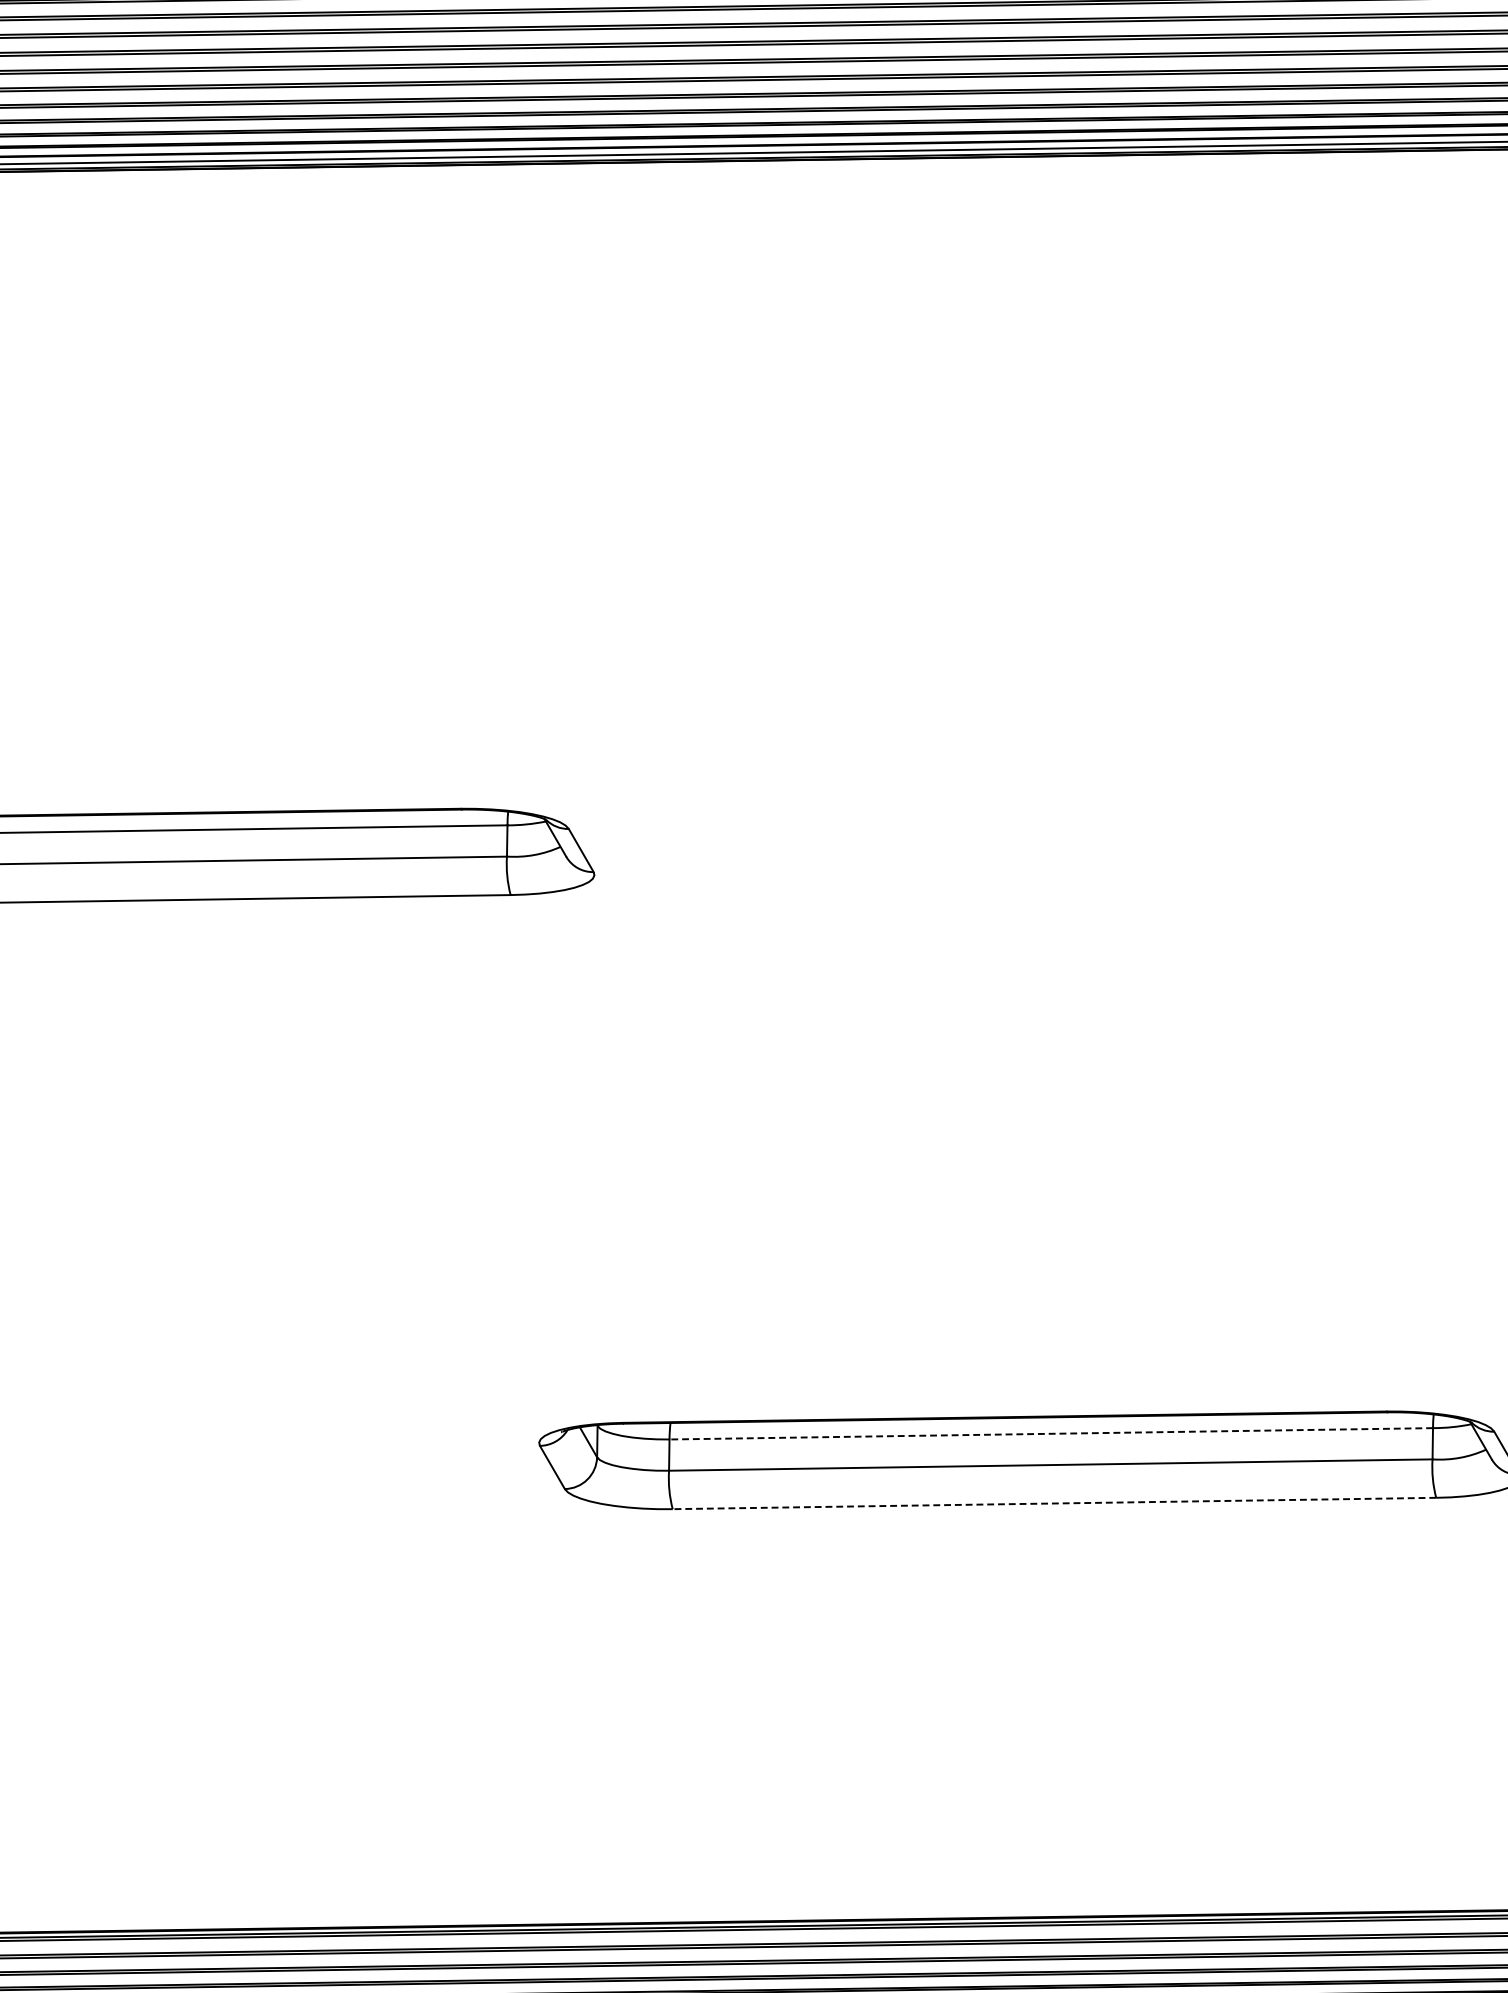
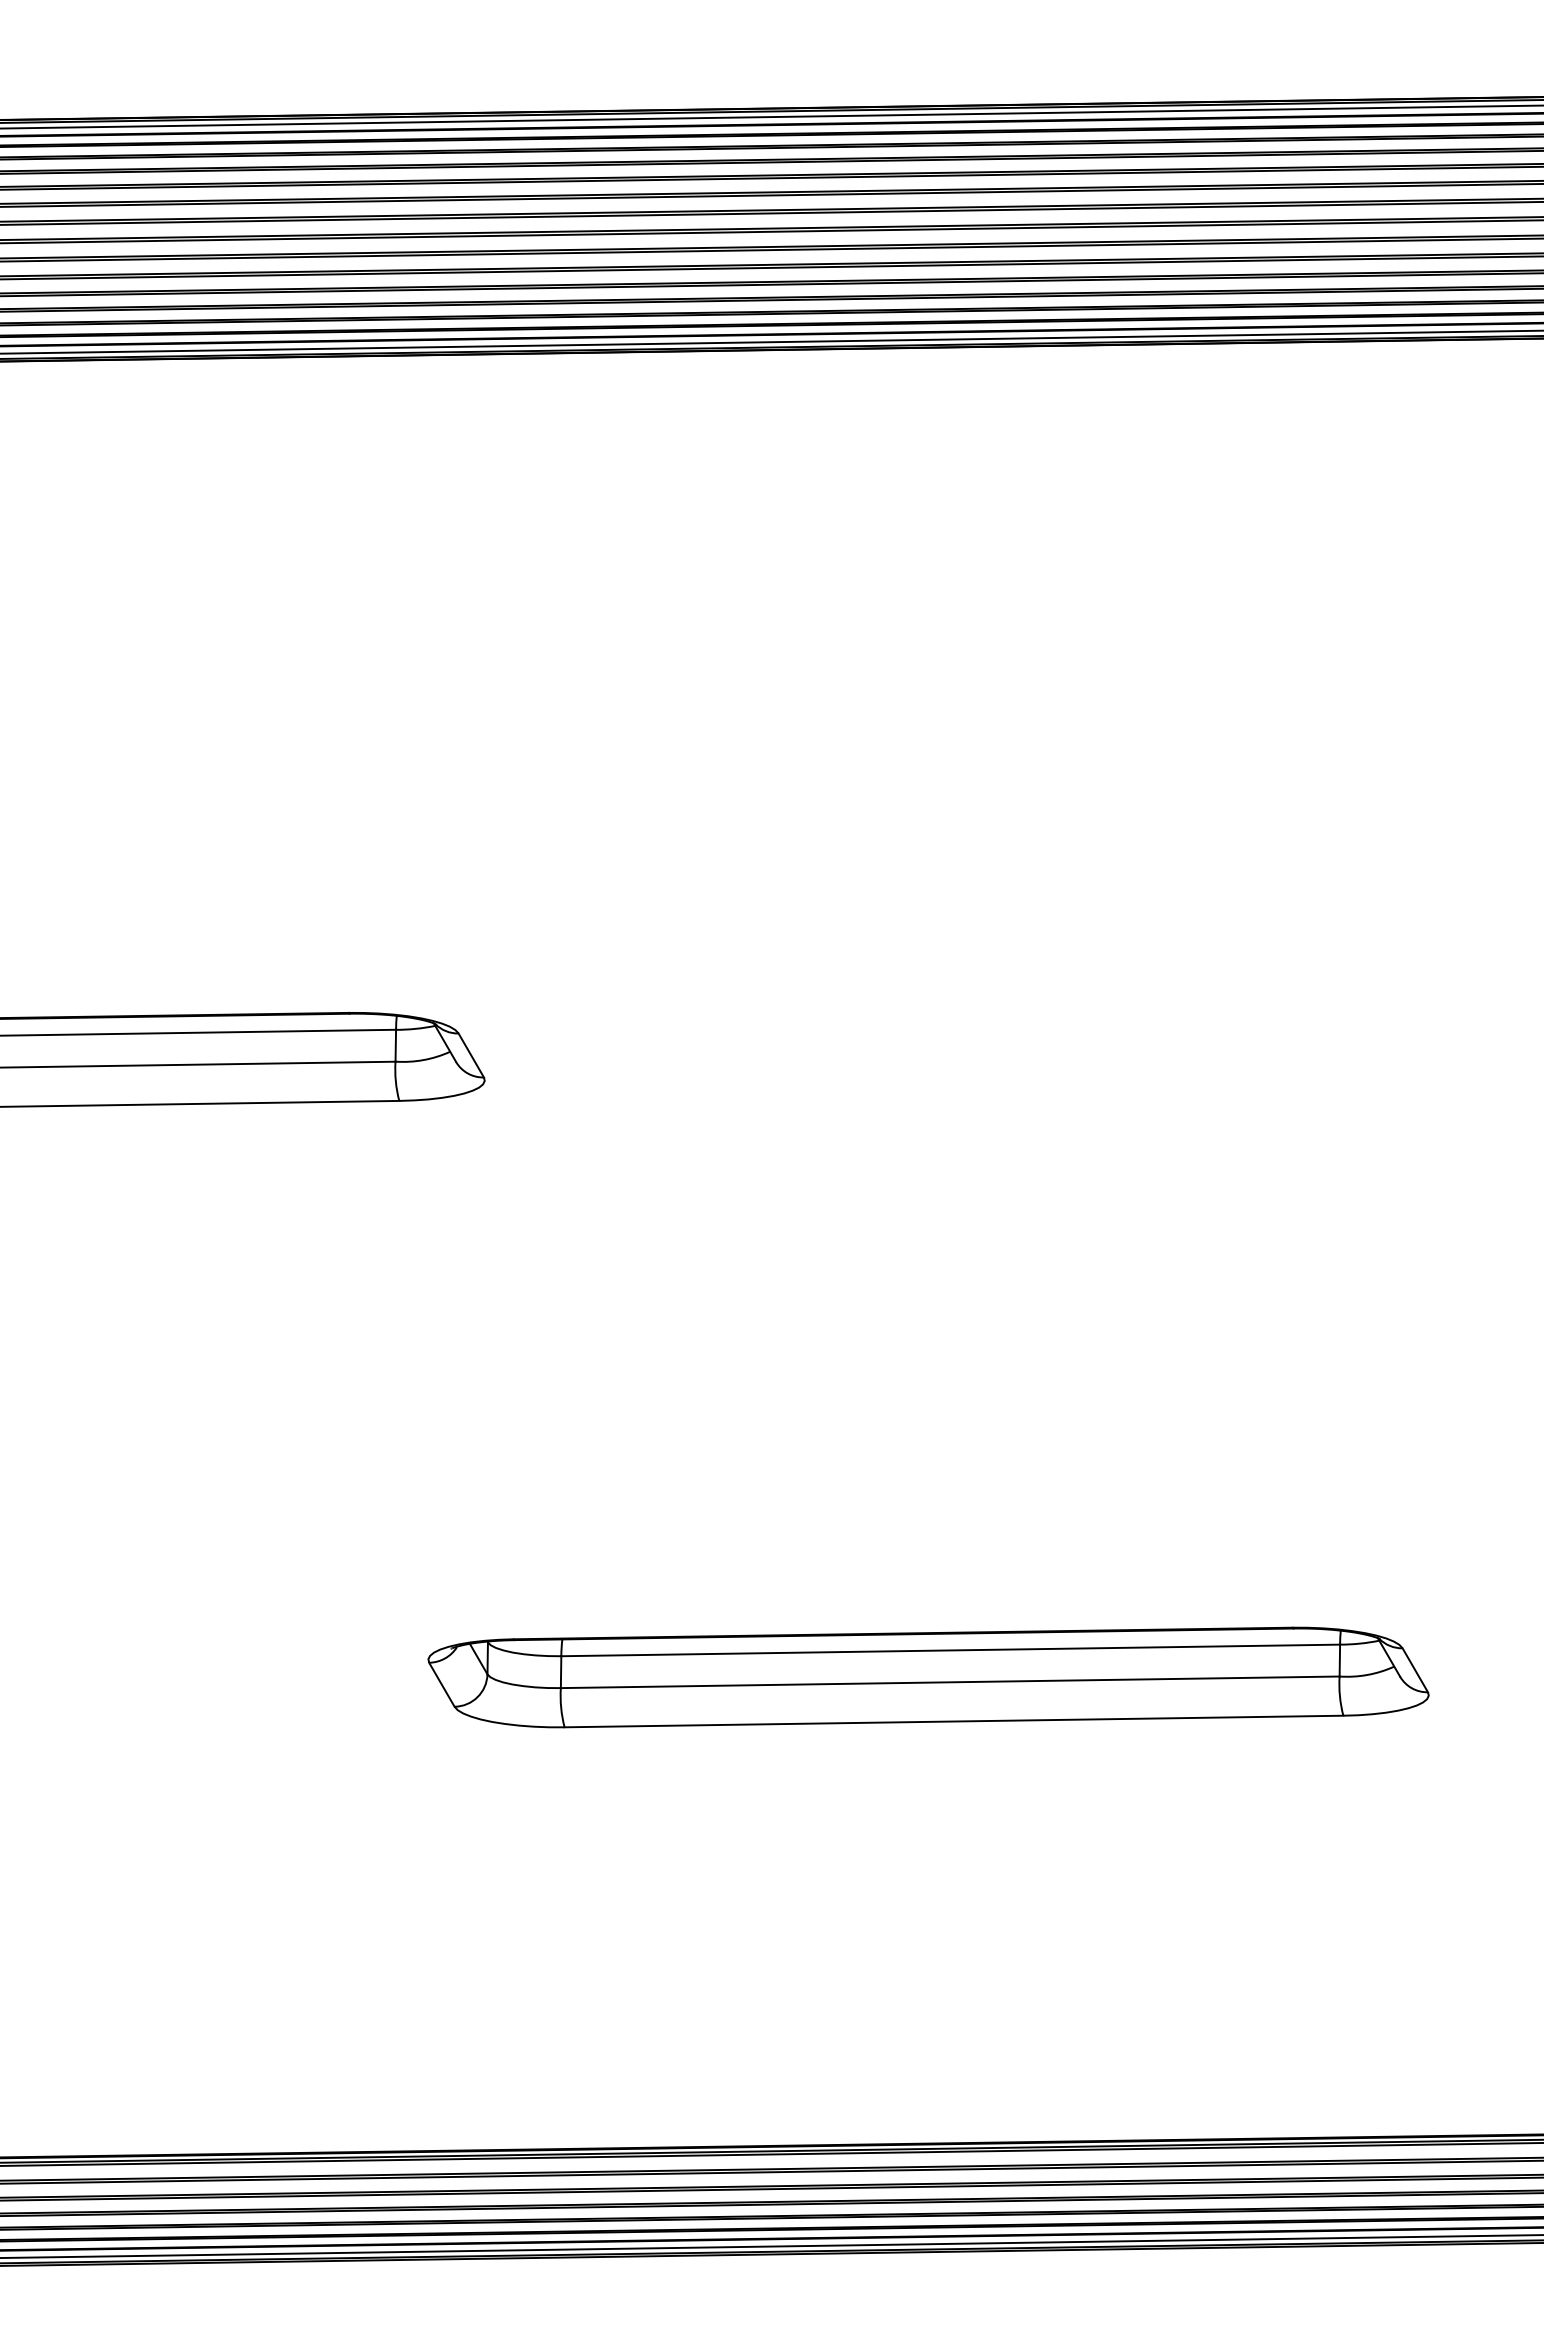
line: (1051, 1433) -> (950, 1650), dashed -> solid
line: (1054, 1503) -> (953, 1721), dashed -> solid

